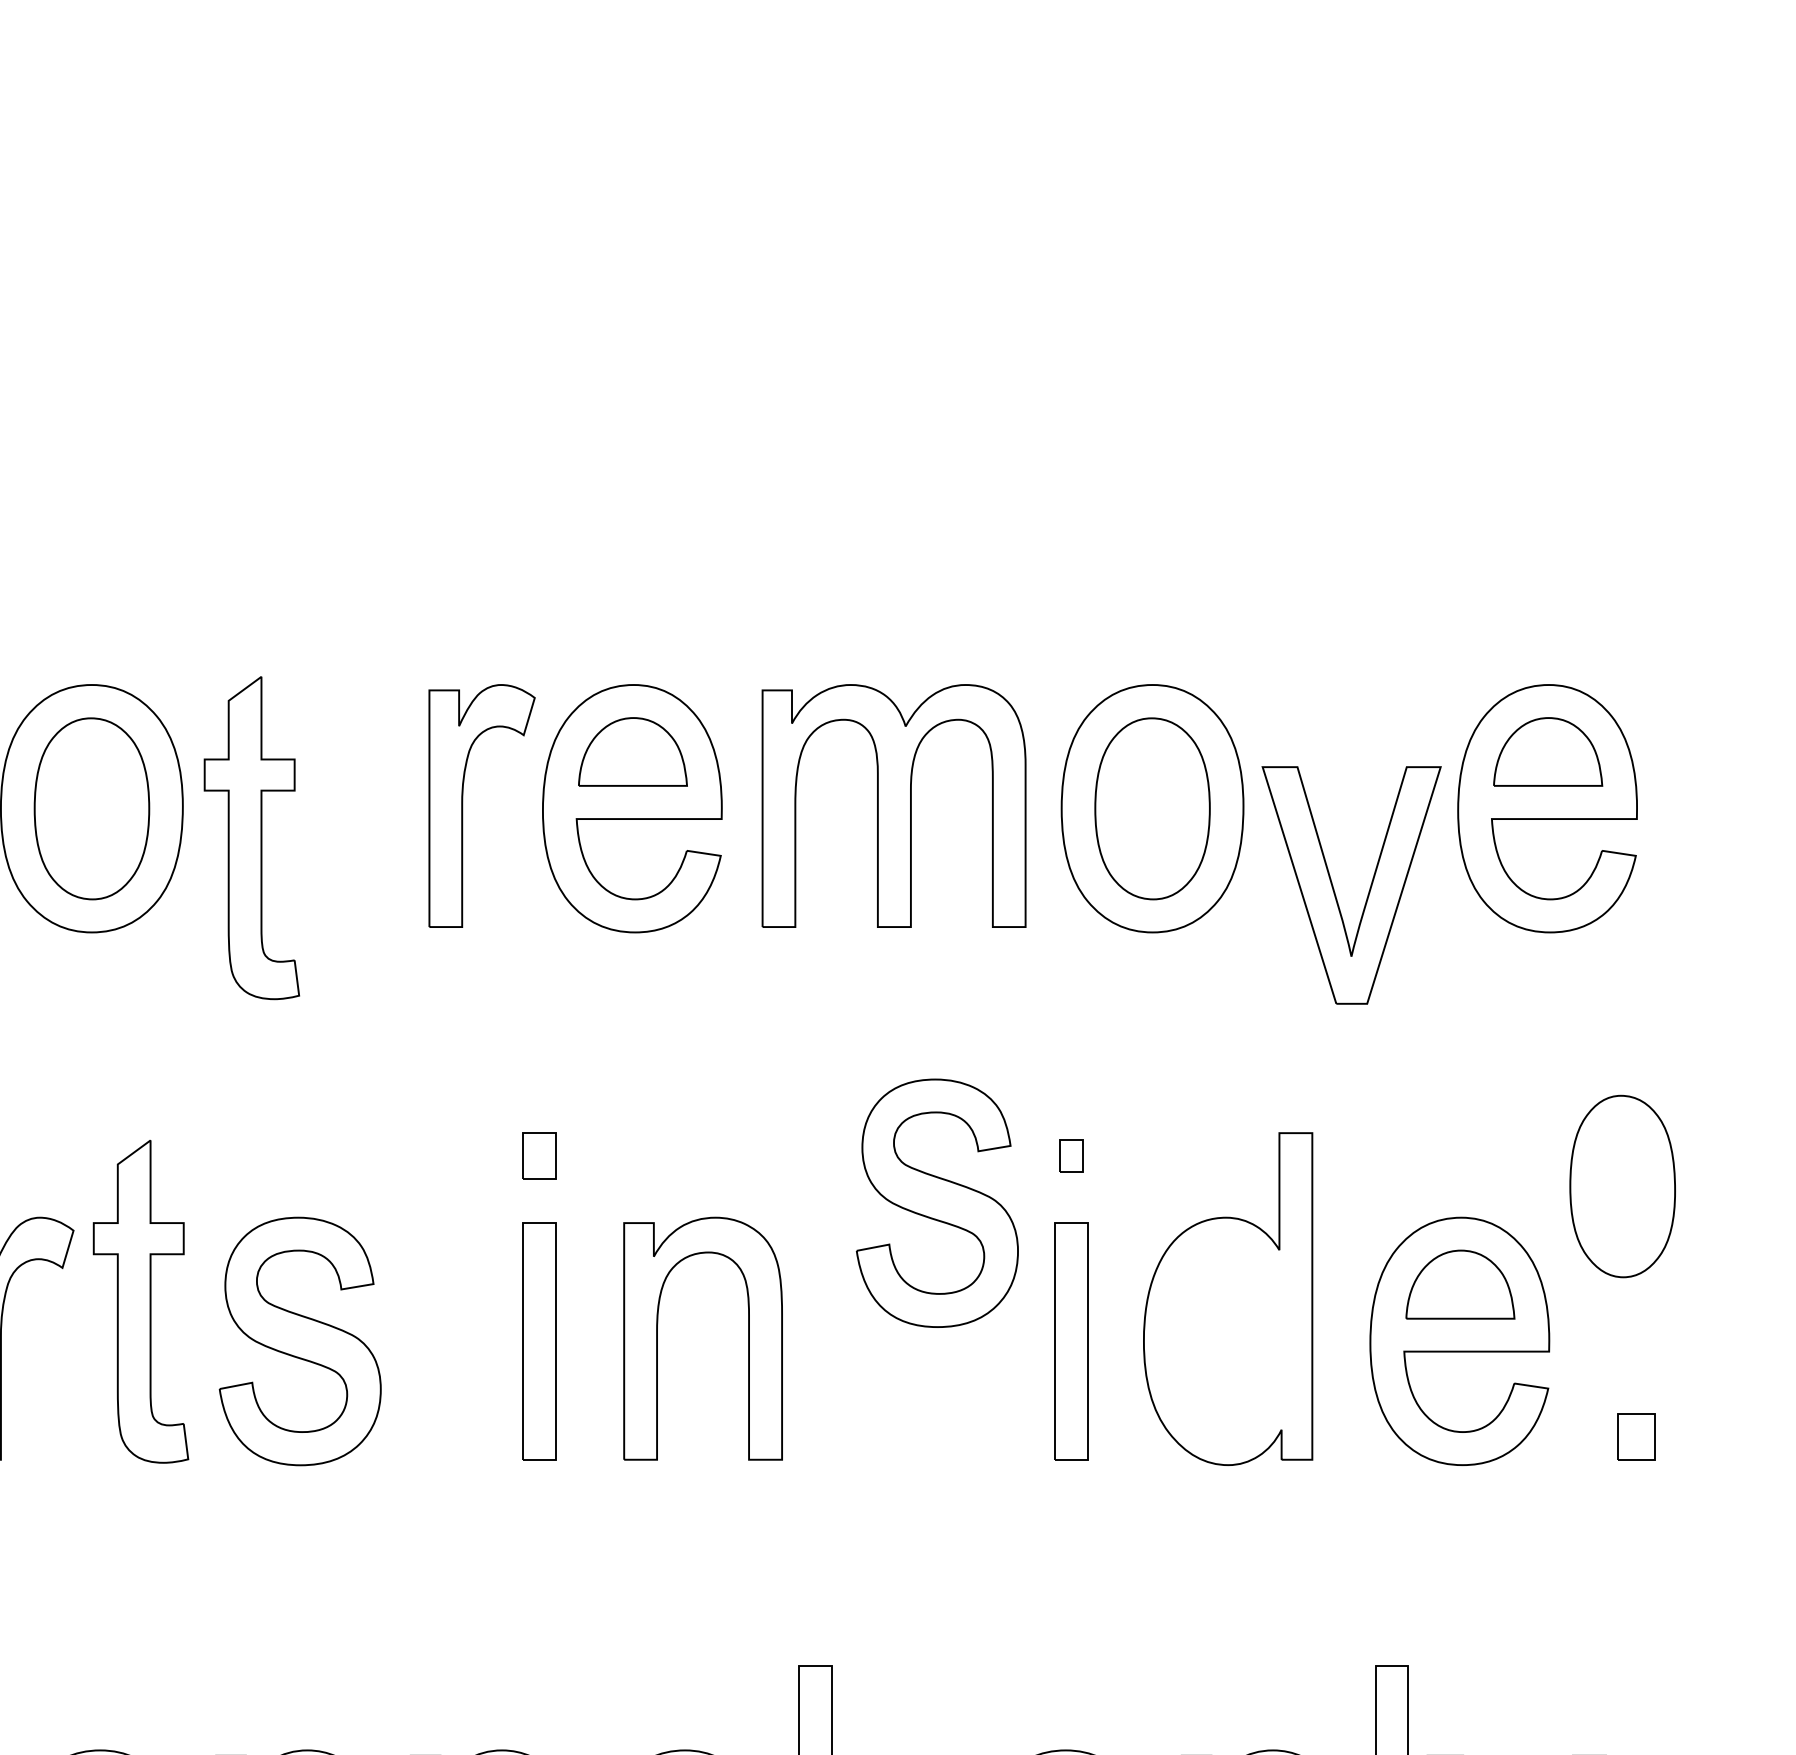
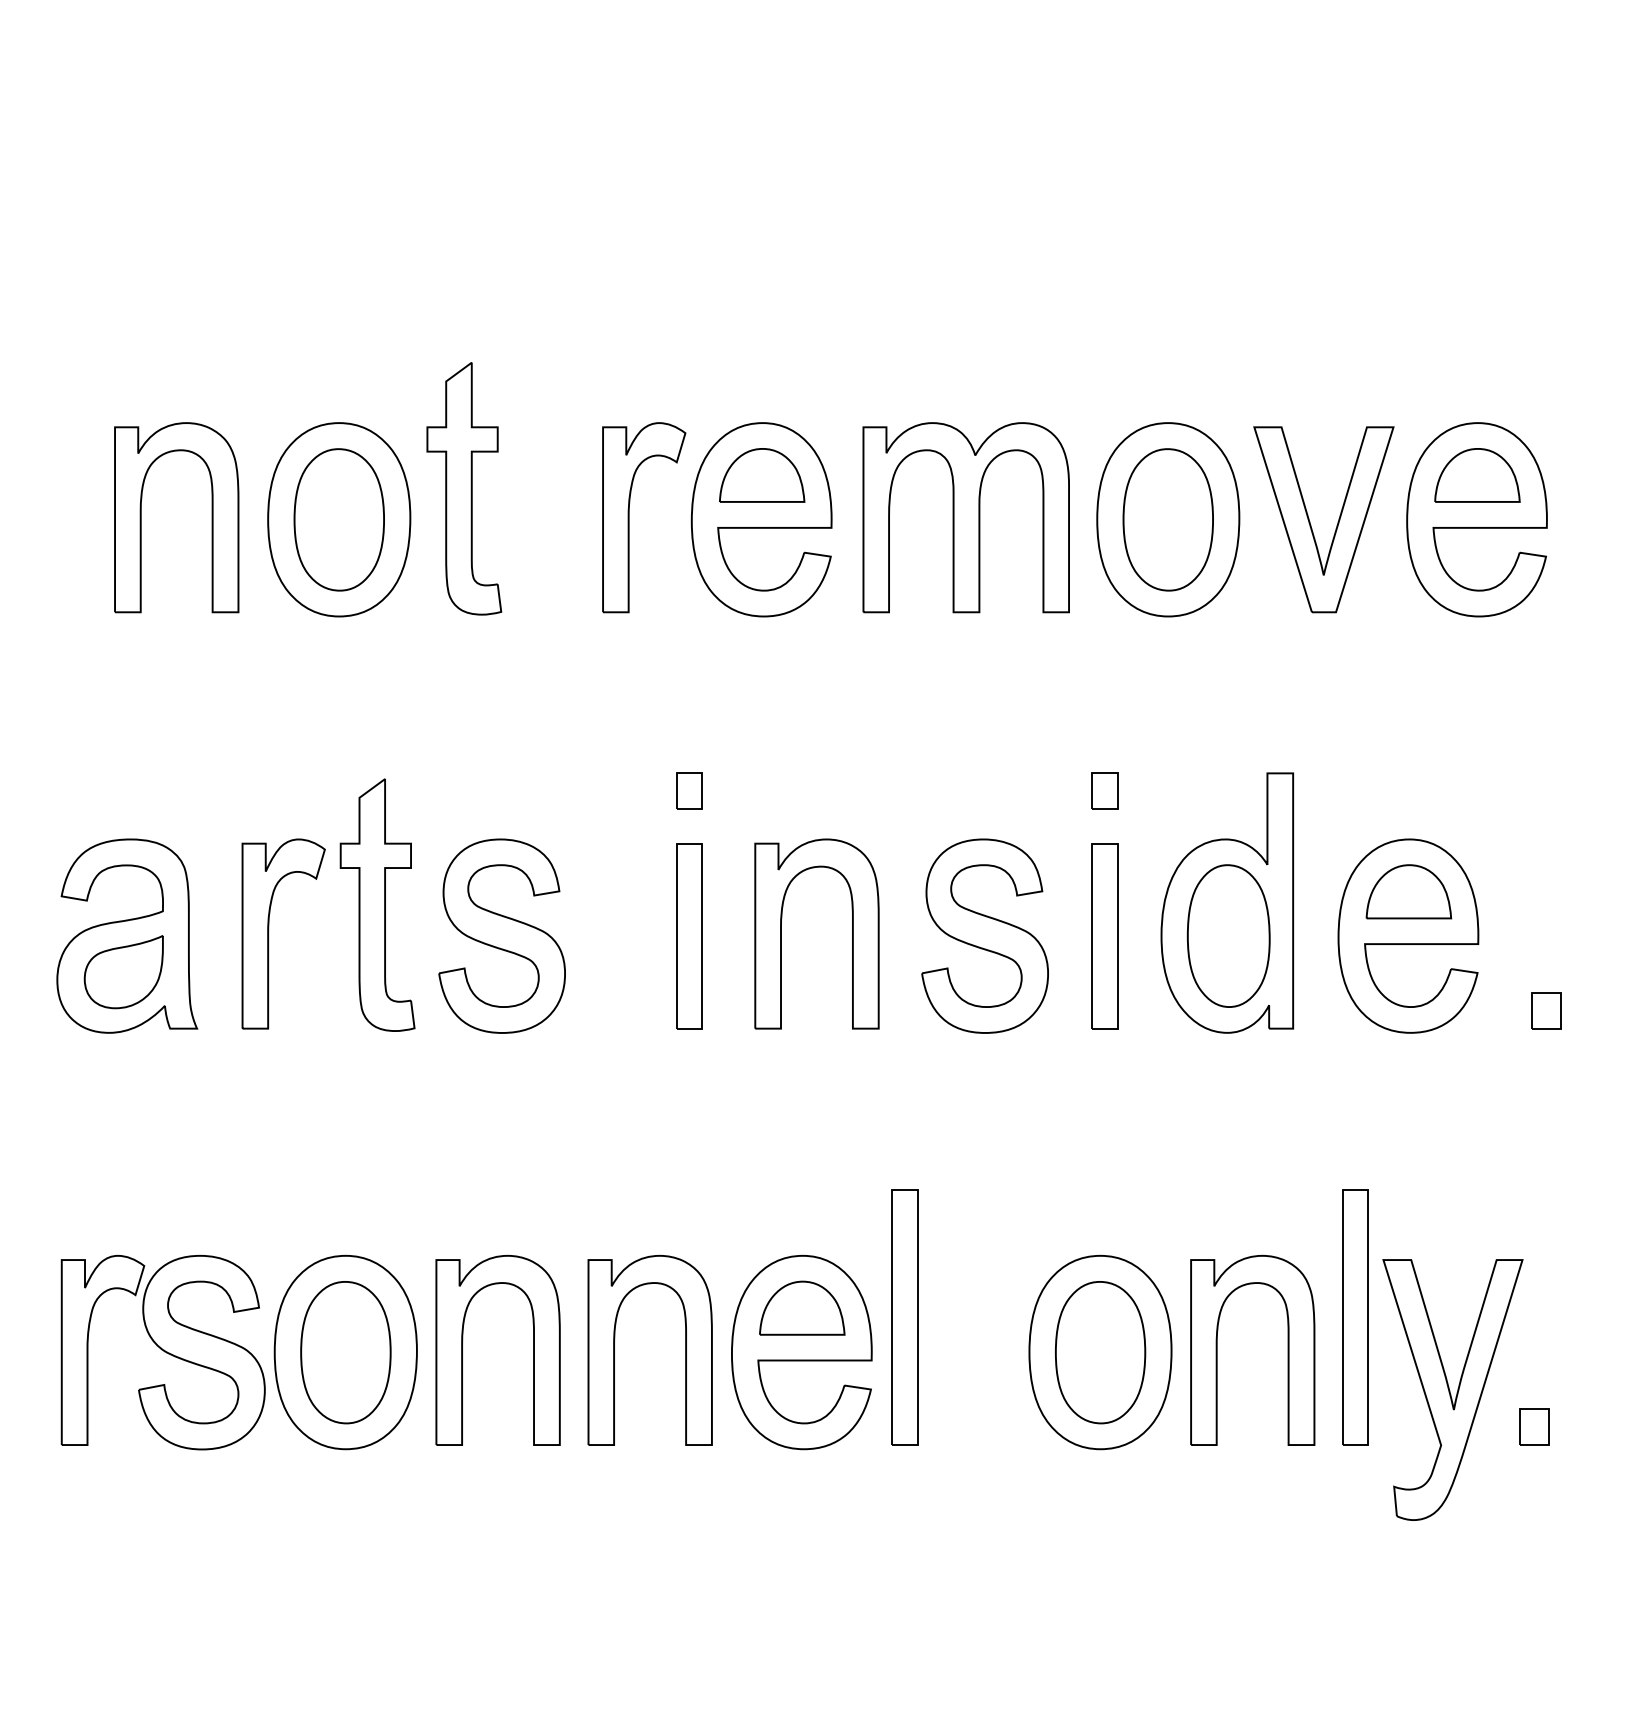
part: (252, 837) -> (464, 488), moved
part: (1334, 887) -> (1310, 521), moved
part: (1070, 1155) -> (1104, 790), size x1.43
part: (1622, 1185) -> (1228, 935), moved
part: (936, 1202) -> (984, 935), moved

